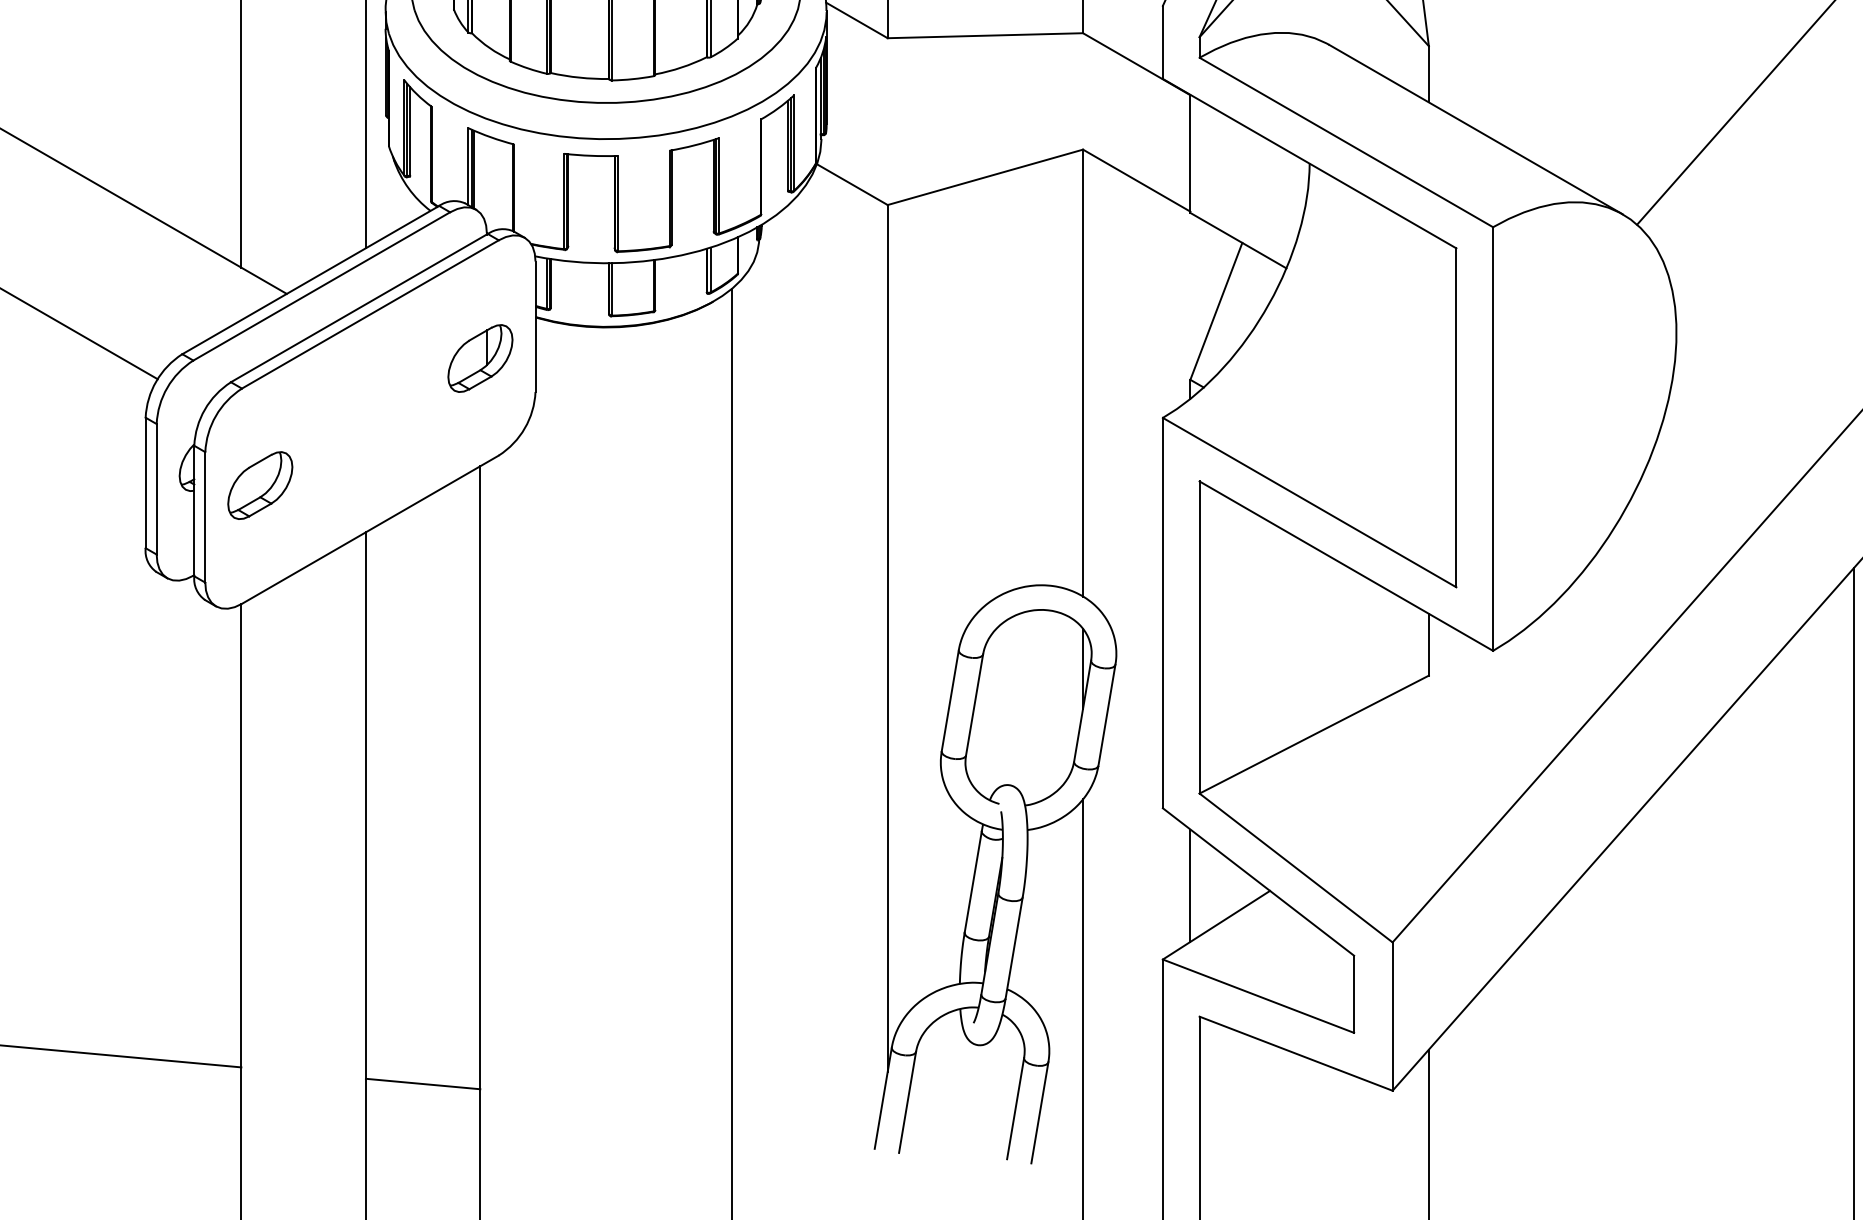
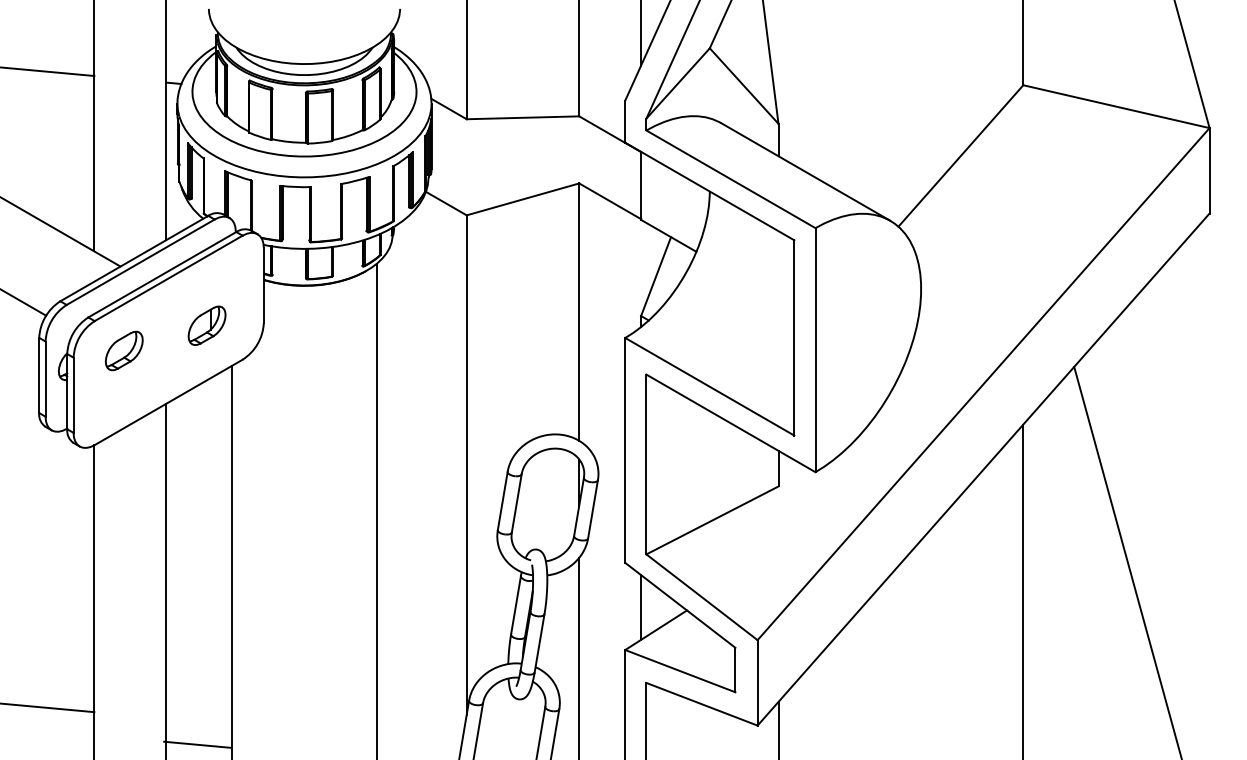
part: (479, 358) -> (206, 325), moved
part: (258, 484) -> (123, 350), moved
line: (423, 1083) -> (197, 744), moved

